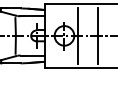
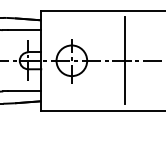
line: (77, 35) -> (92, 60), removed

